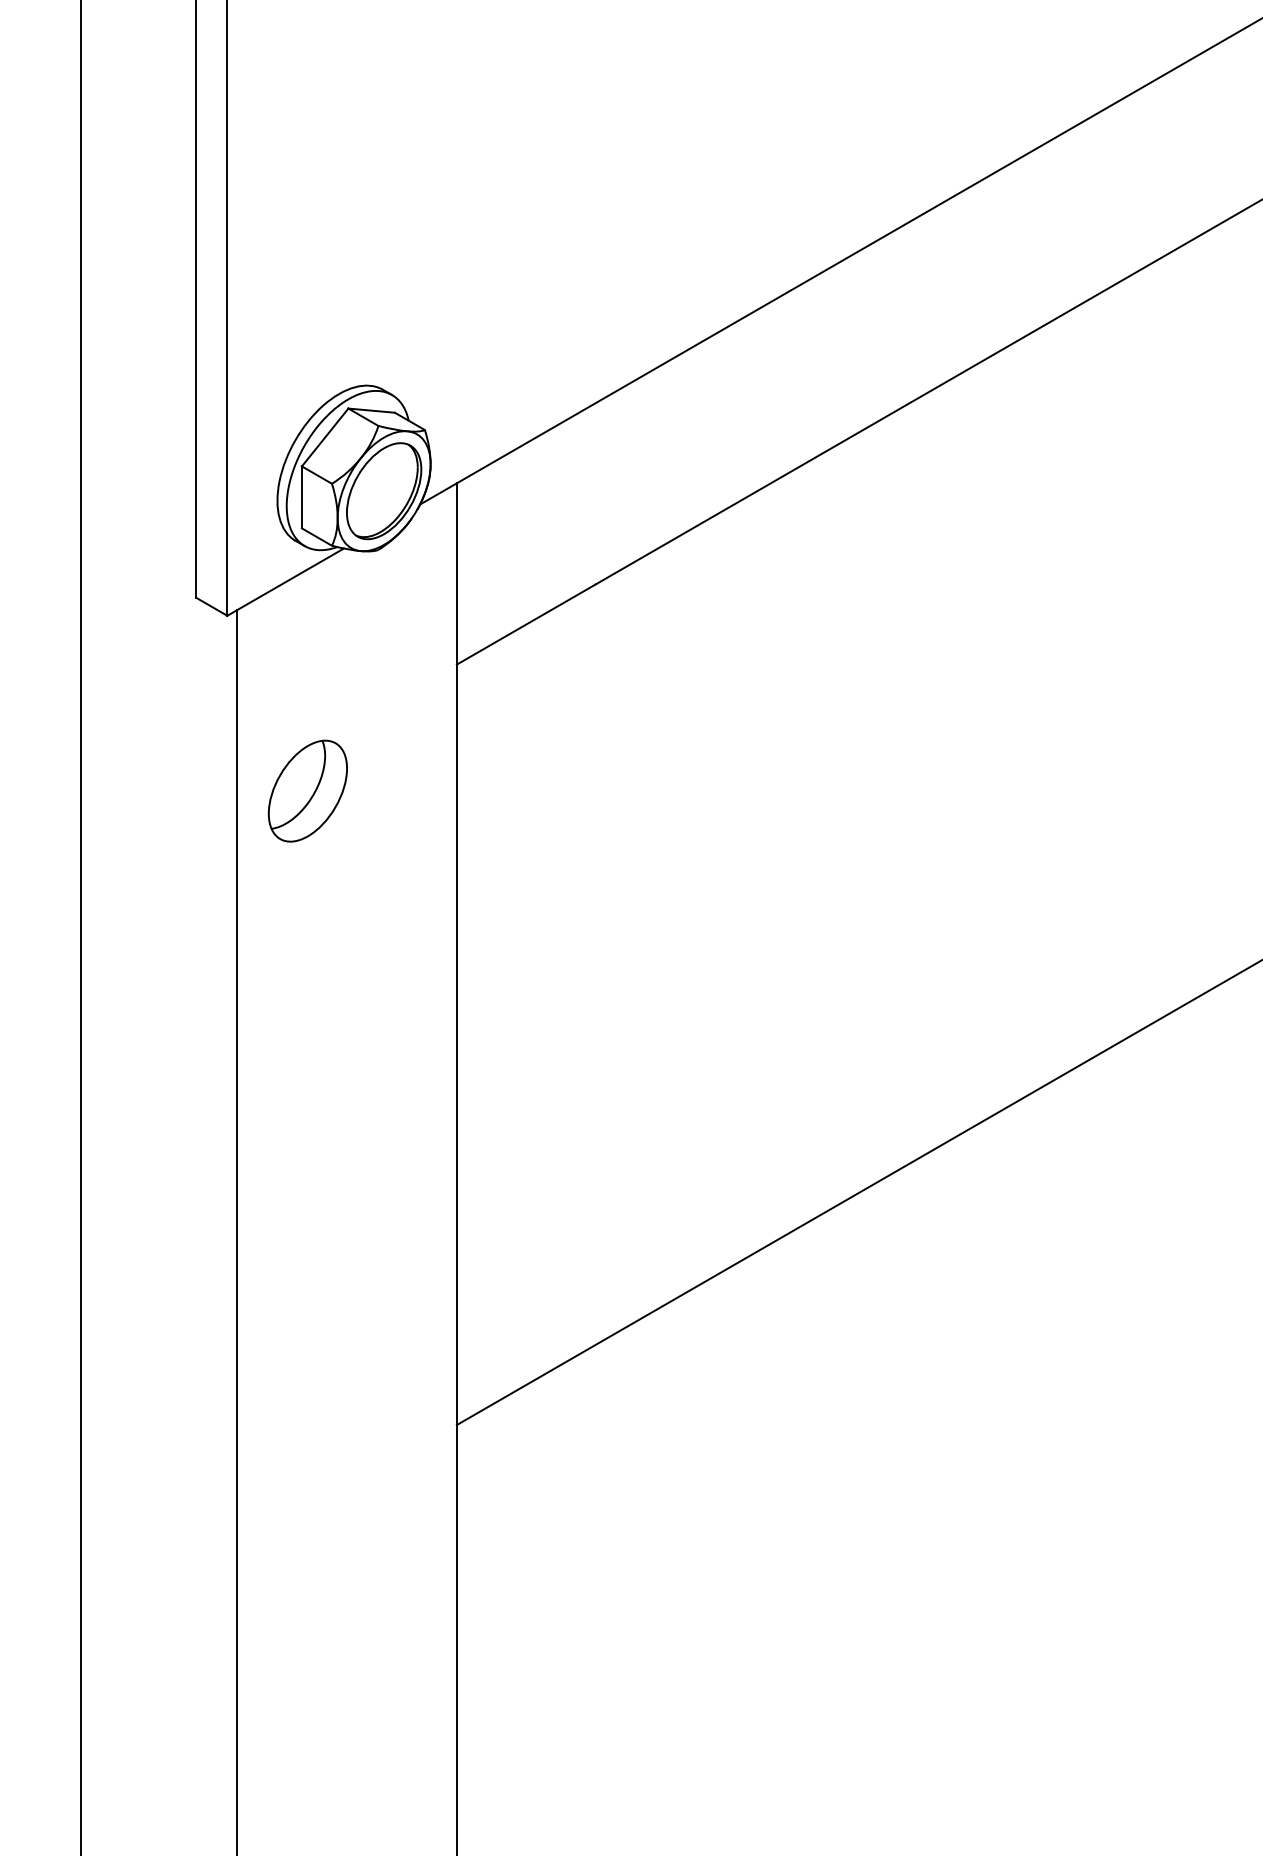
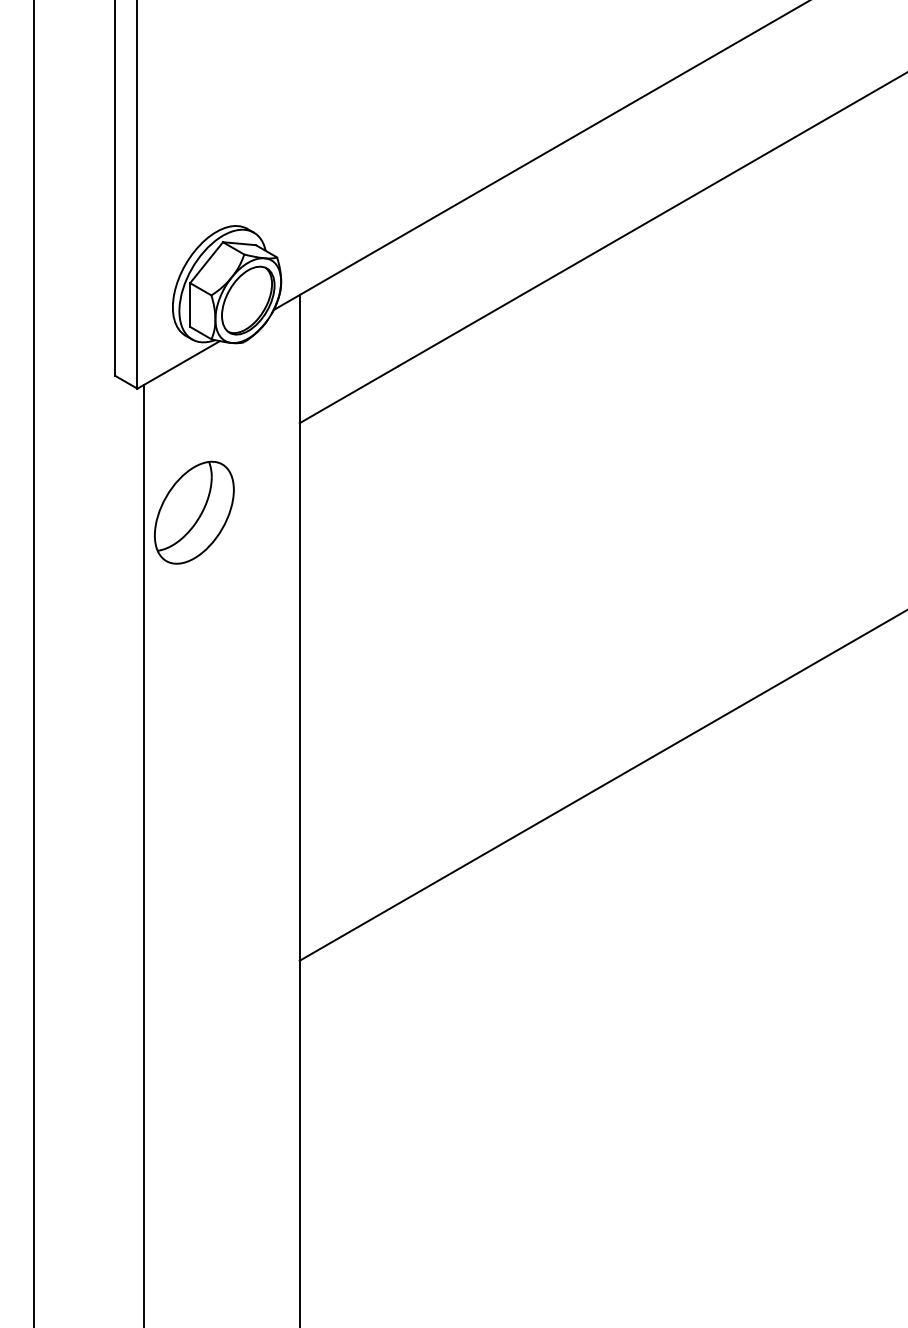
part: (308, 790) -> (194, 512), size x1.43

